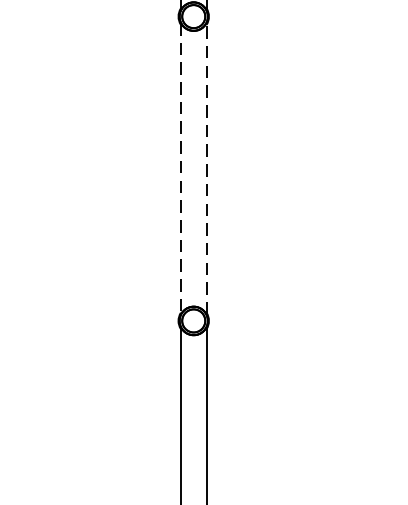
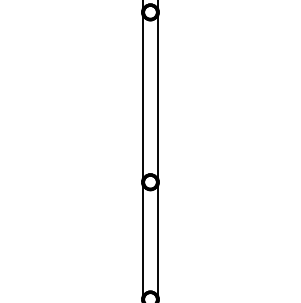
line: (206, 167) -> (157, 96), dashed -> solid
line: (181, 169) -> (143, 97), dashed -> solid

